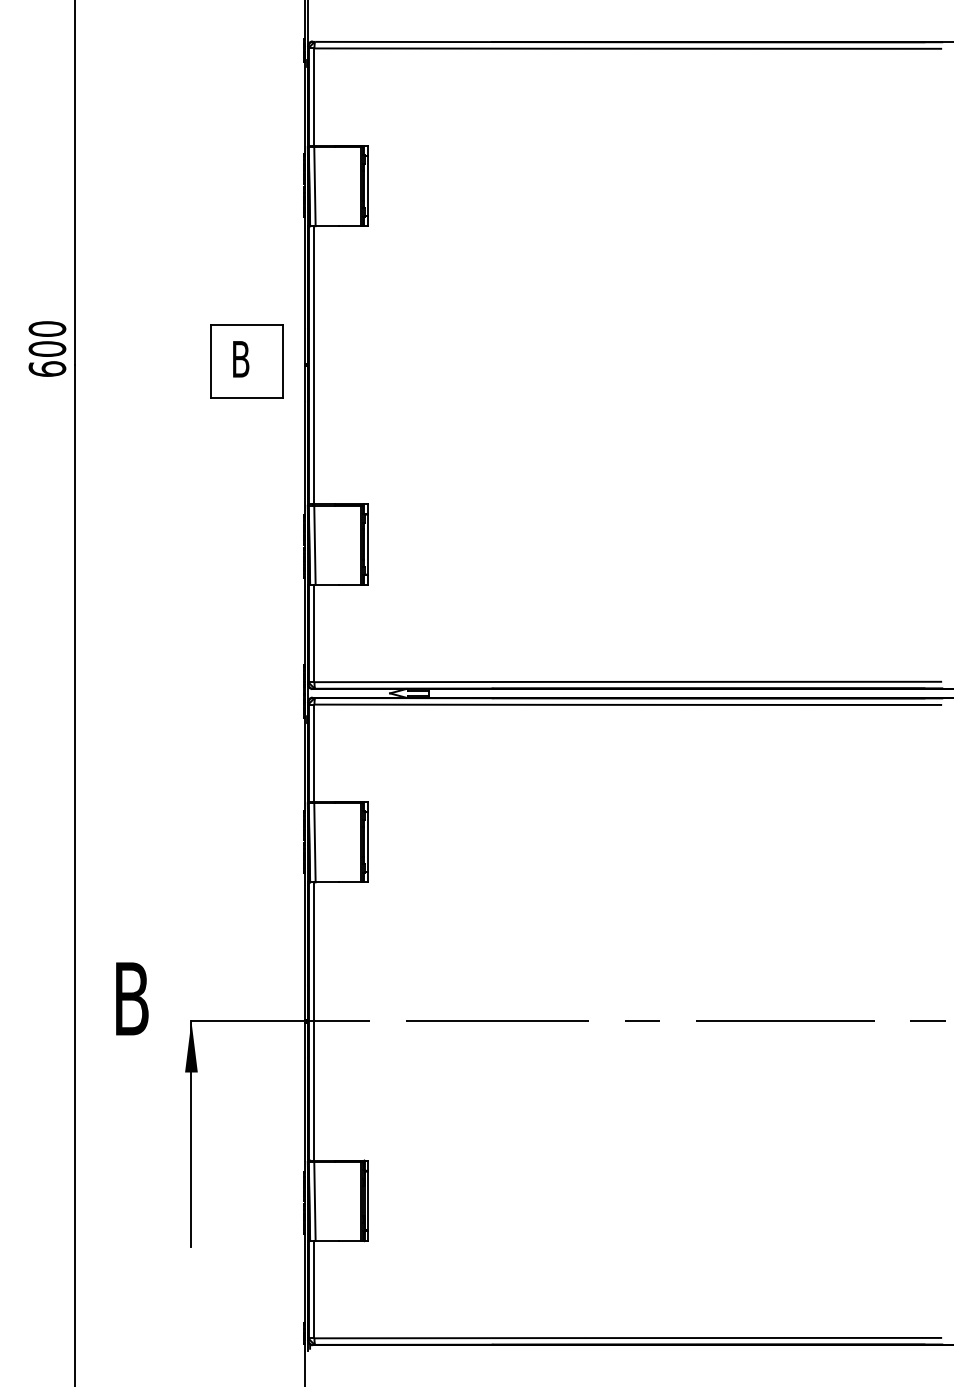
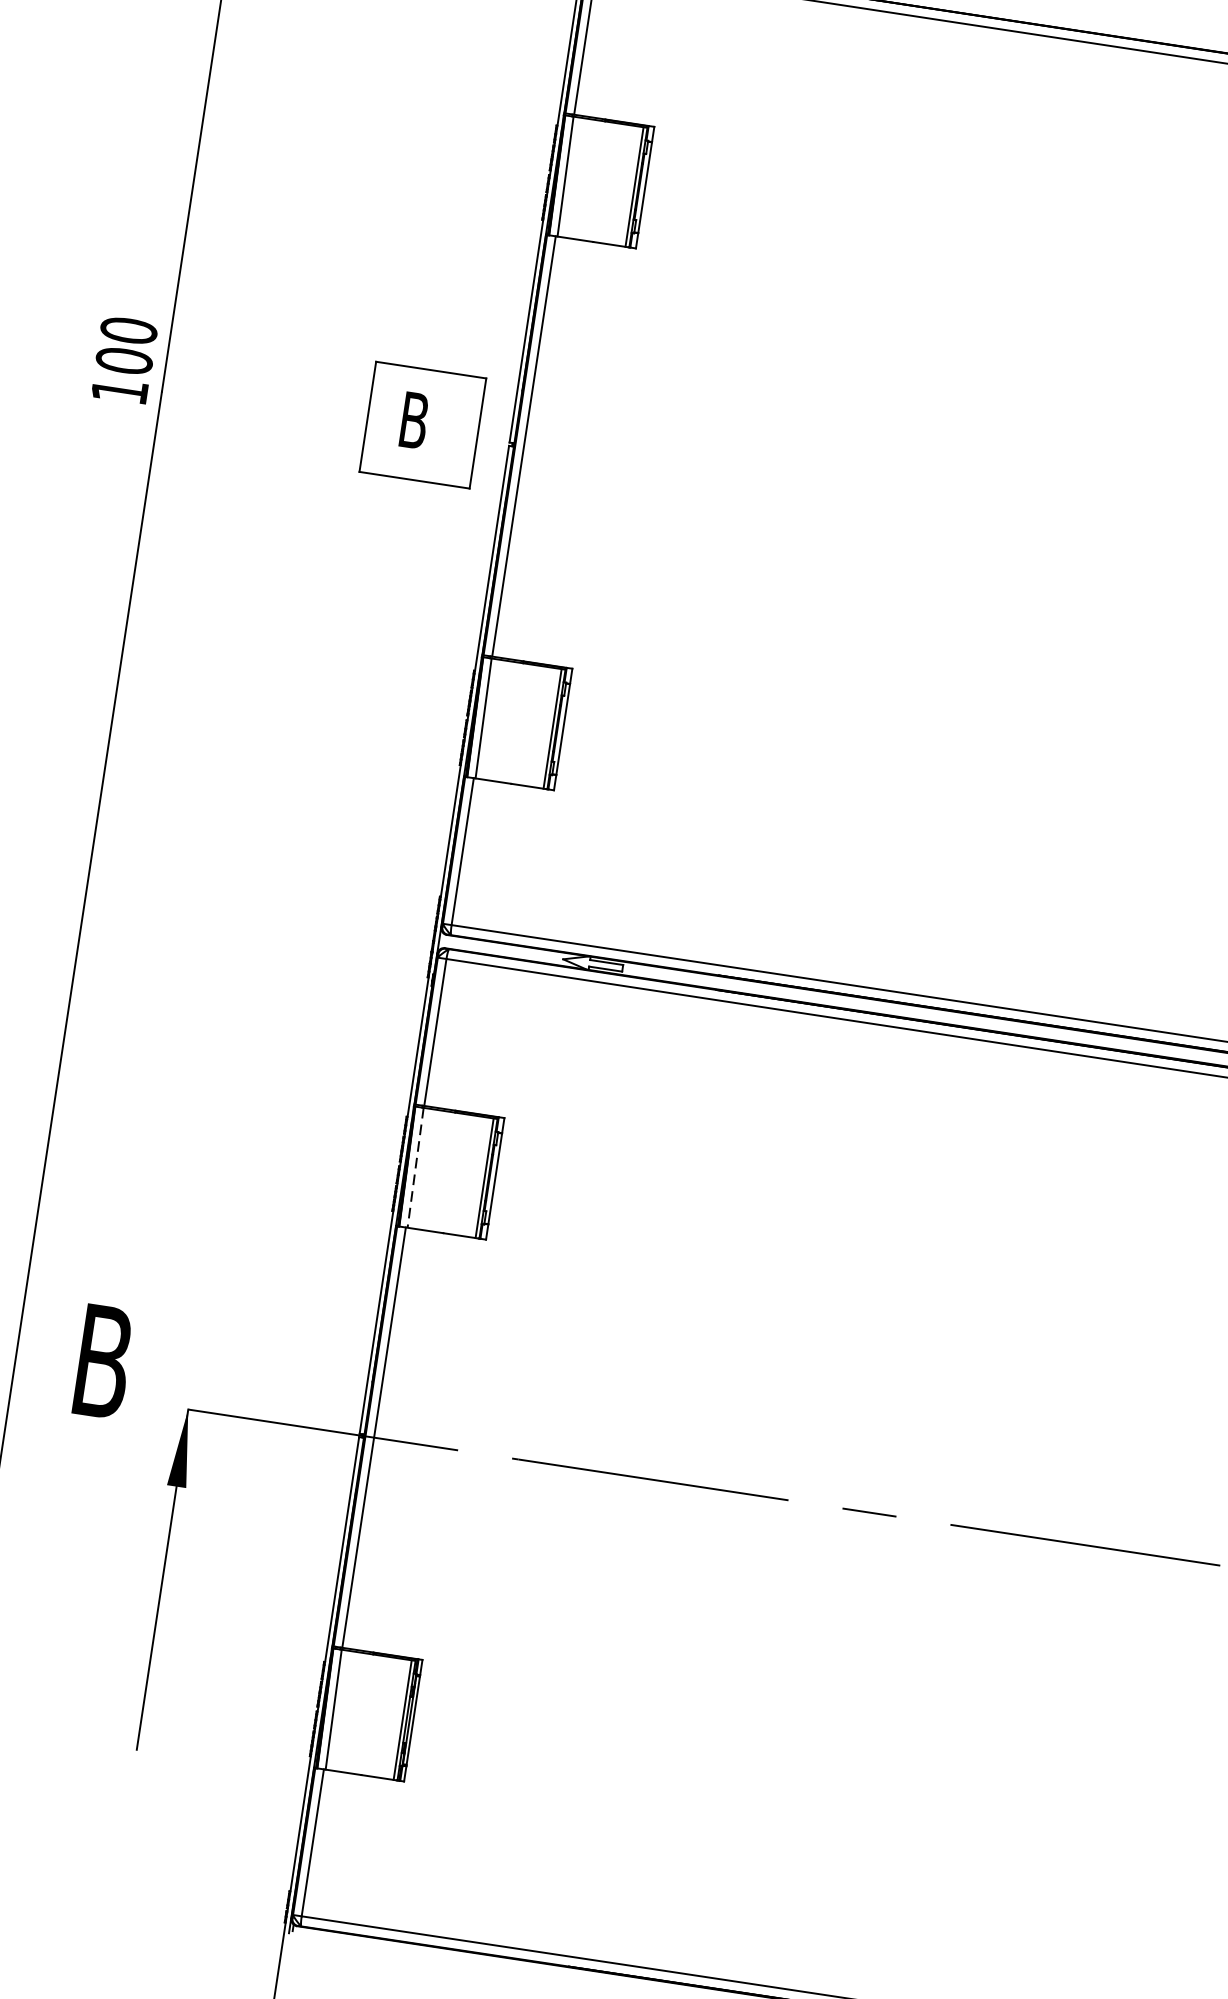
text: (47, 368) -> (119, 390), 600 -> 100
line: (314, 842) -> (415, 1167), solid -> dashed

